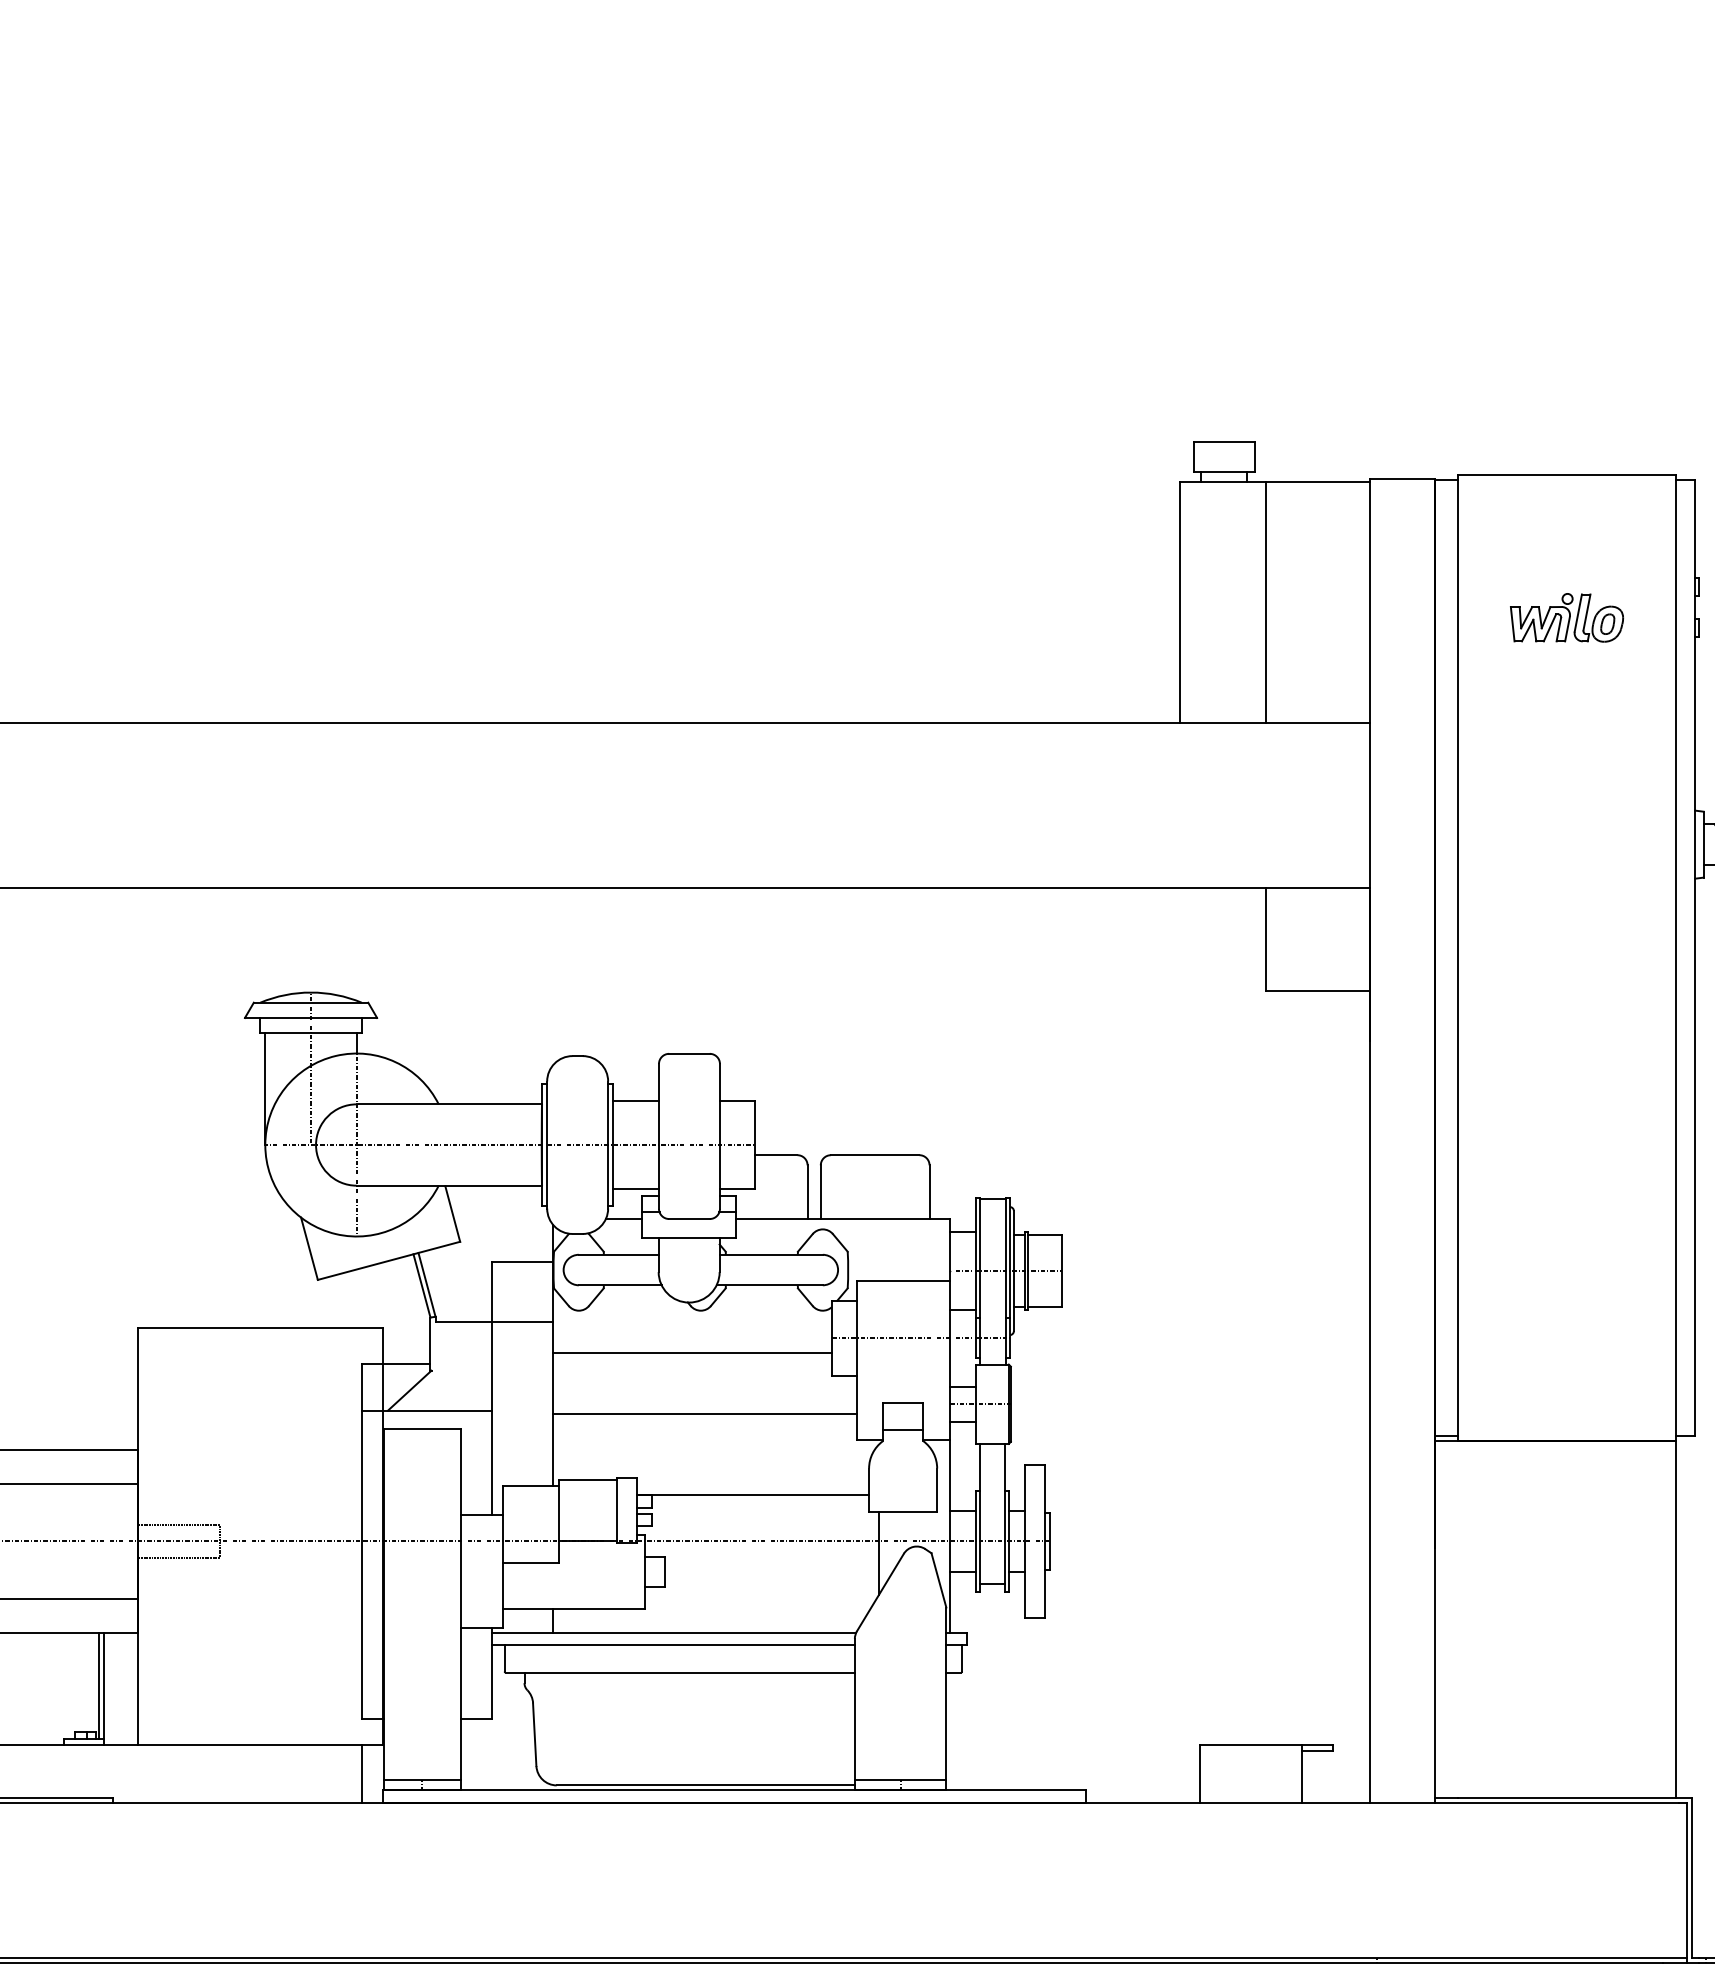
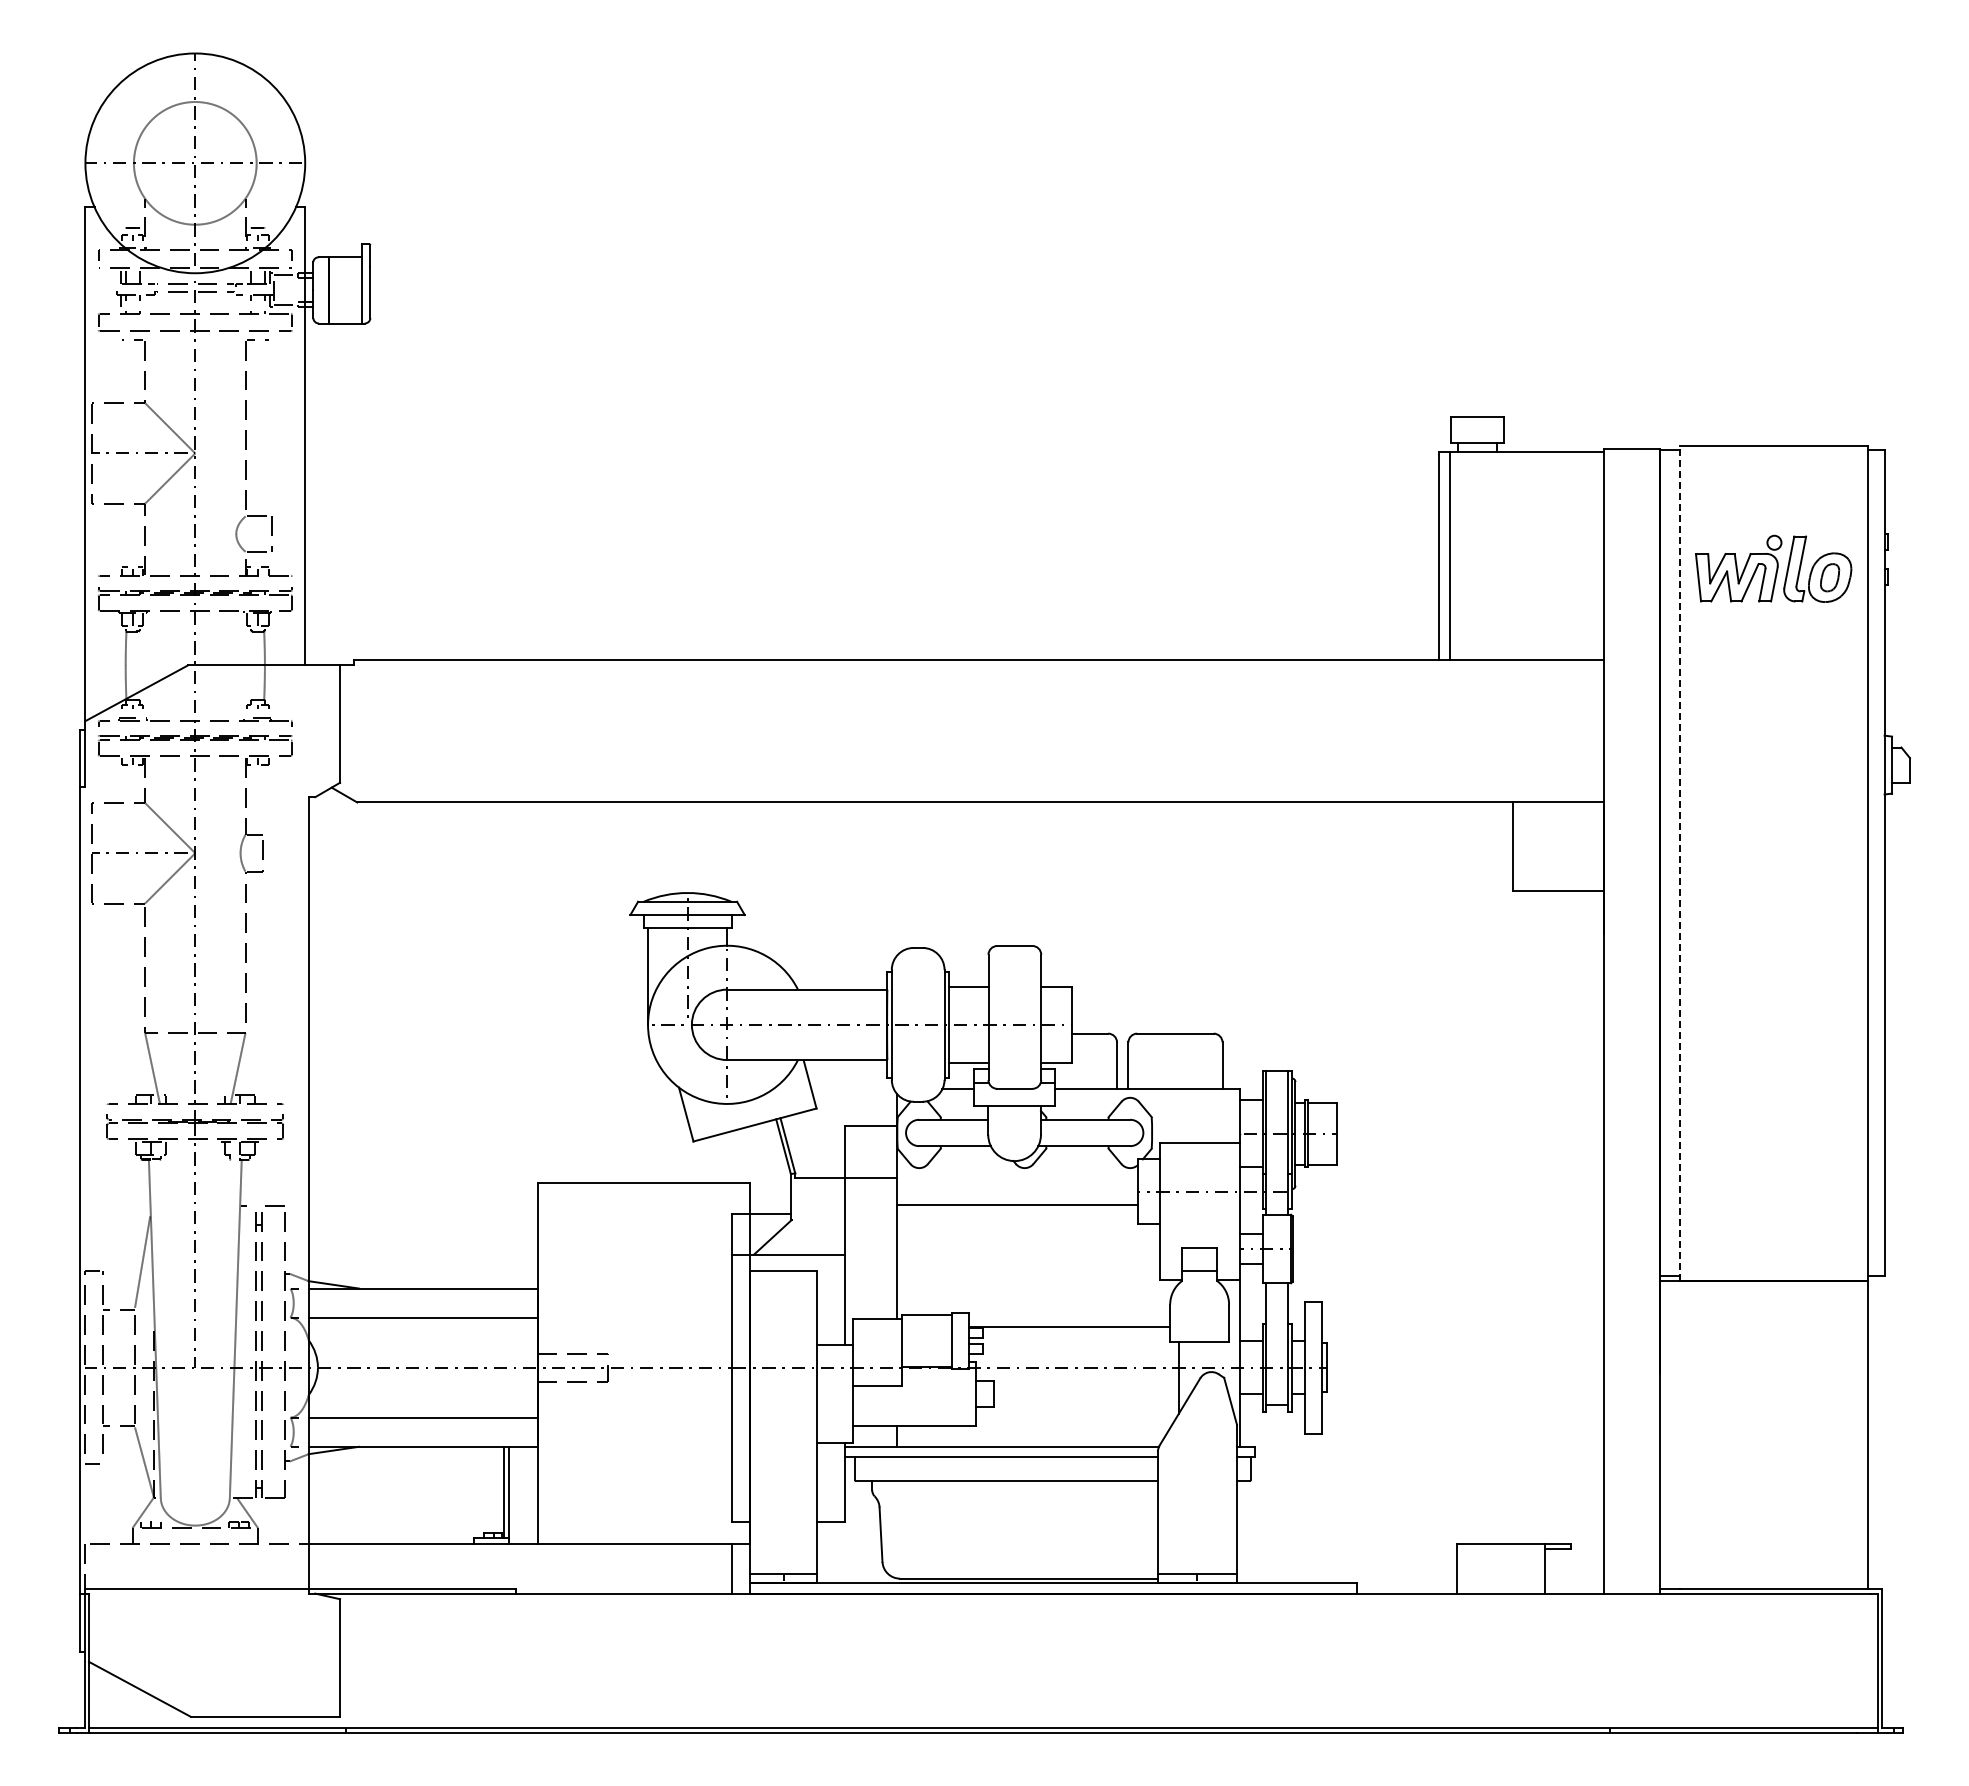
line: (1266, 602) -> (1450, 555), moved
part: (1566, 617) -> (1773, 568), size x1.6
line: (1457, 958) -> (1679, 863), solid -> dashed
line: (705, 1414) -> (1028, 1257), removed

